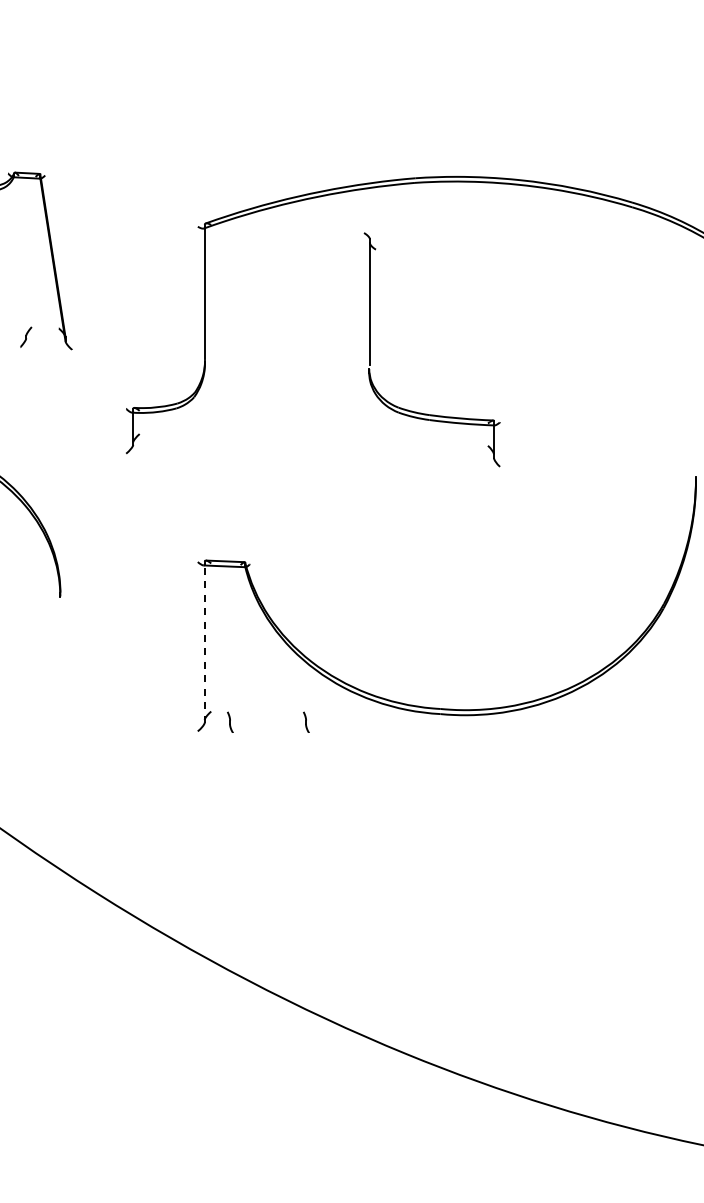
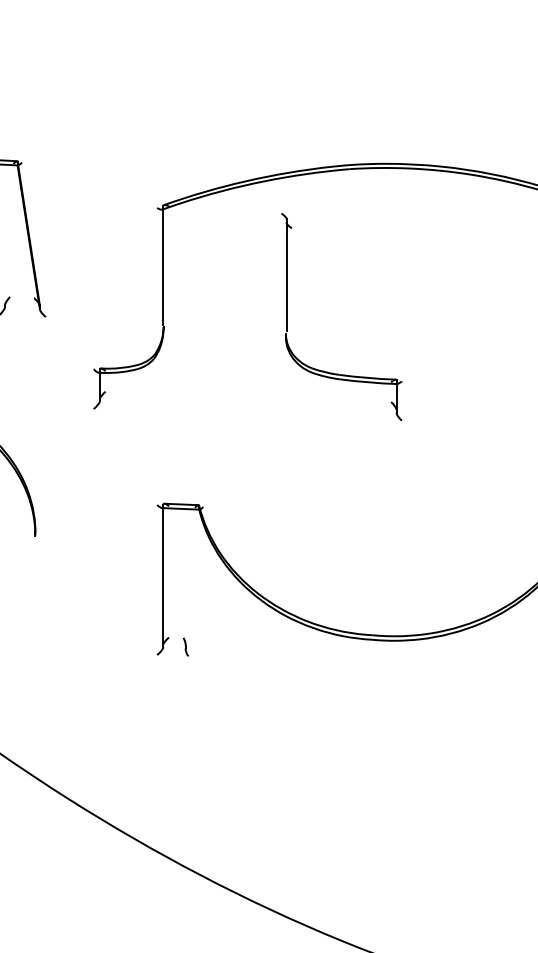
part: (370, 349) -> (287, 316), moved
line: (204, 644) -> (163, 578), dashed -> solid
part: (306, 721) -> (253, 646), removed

